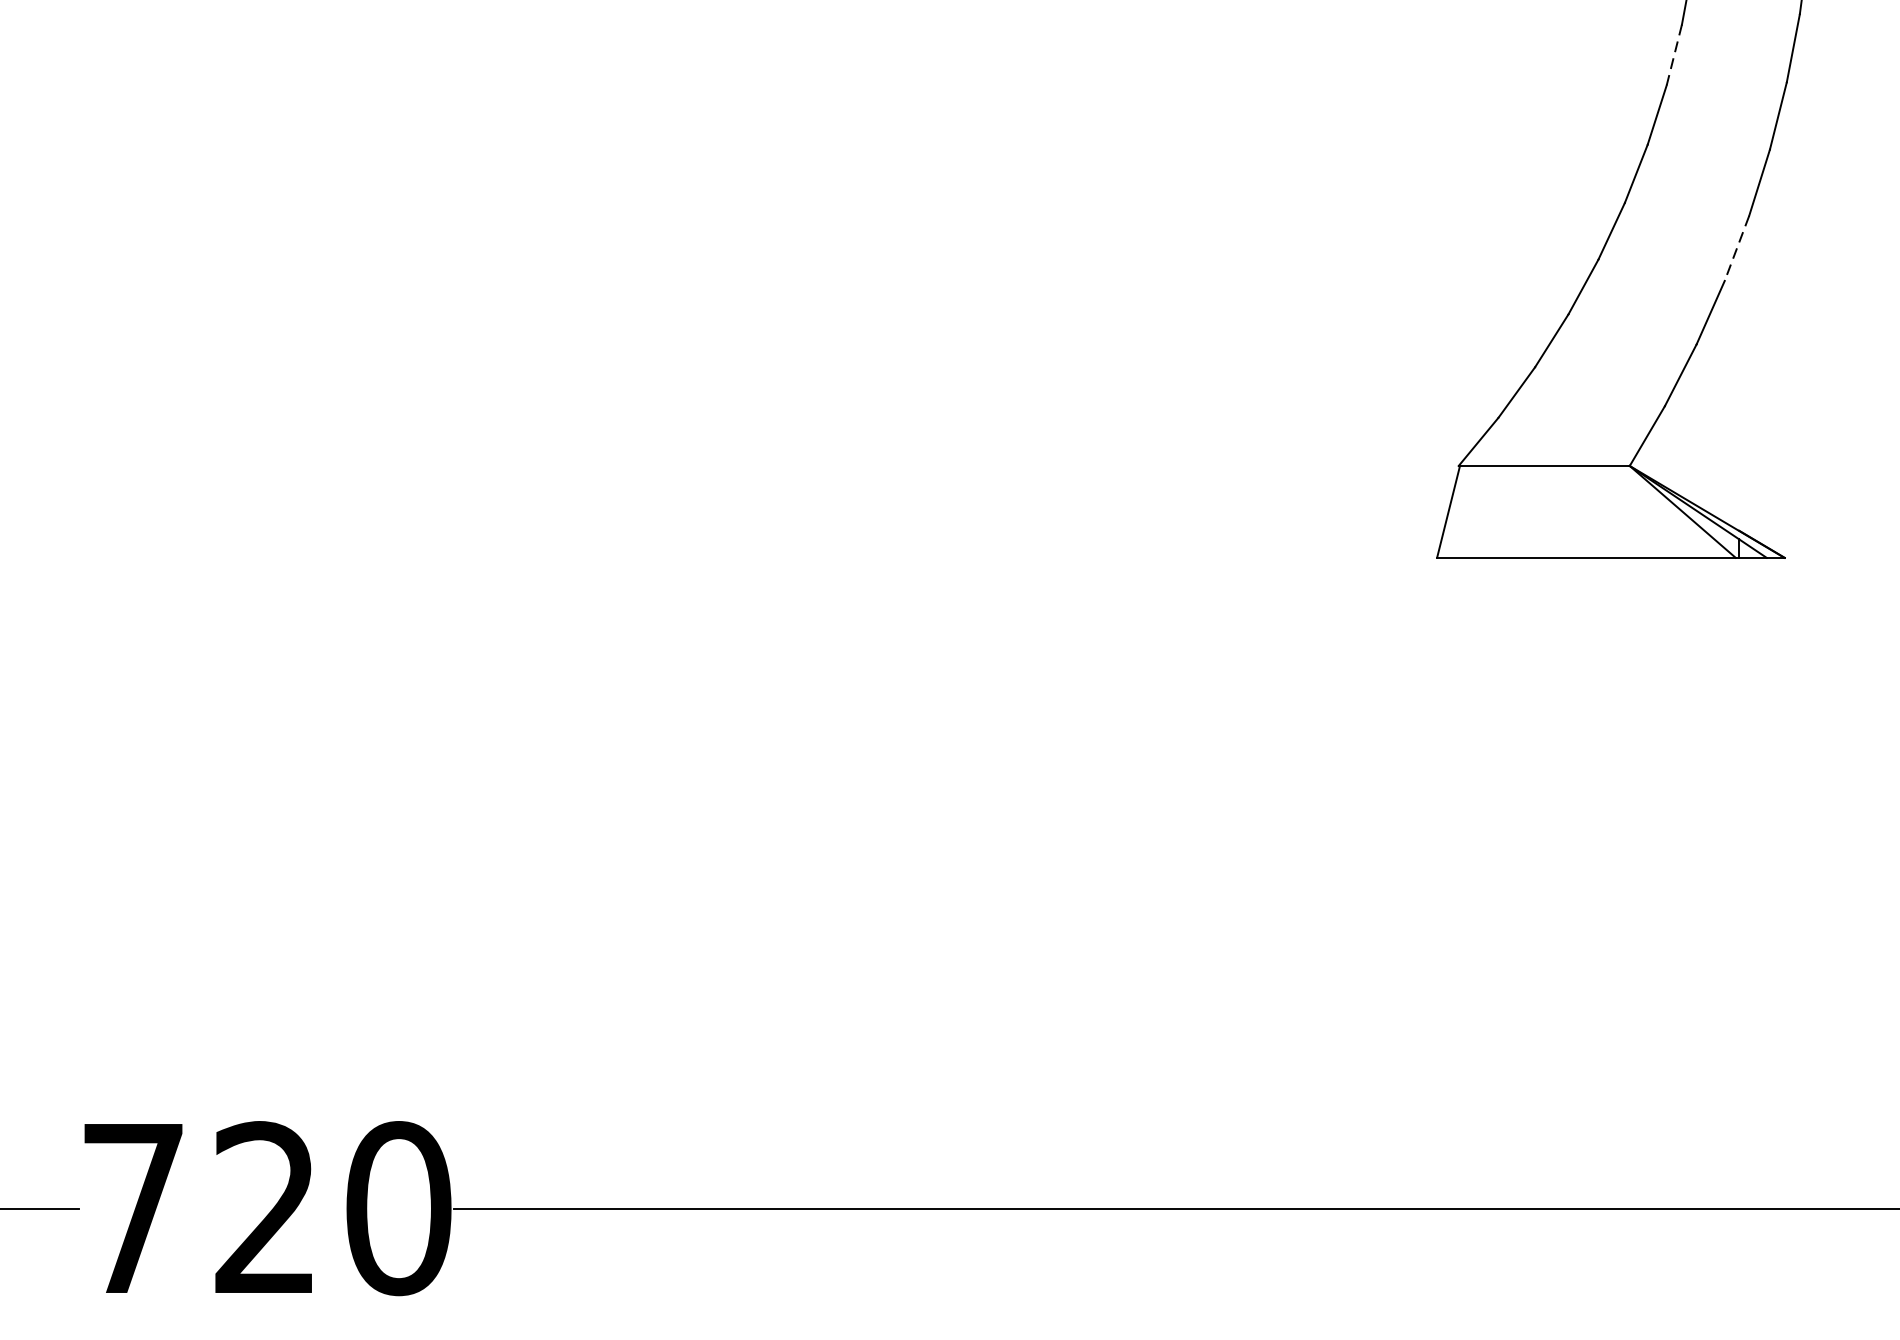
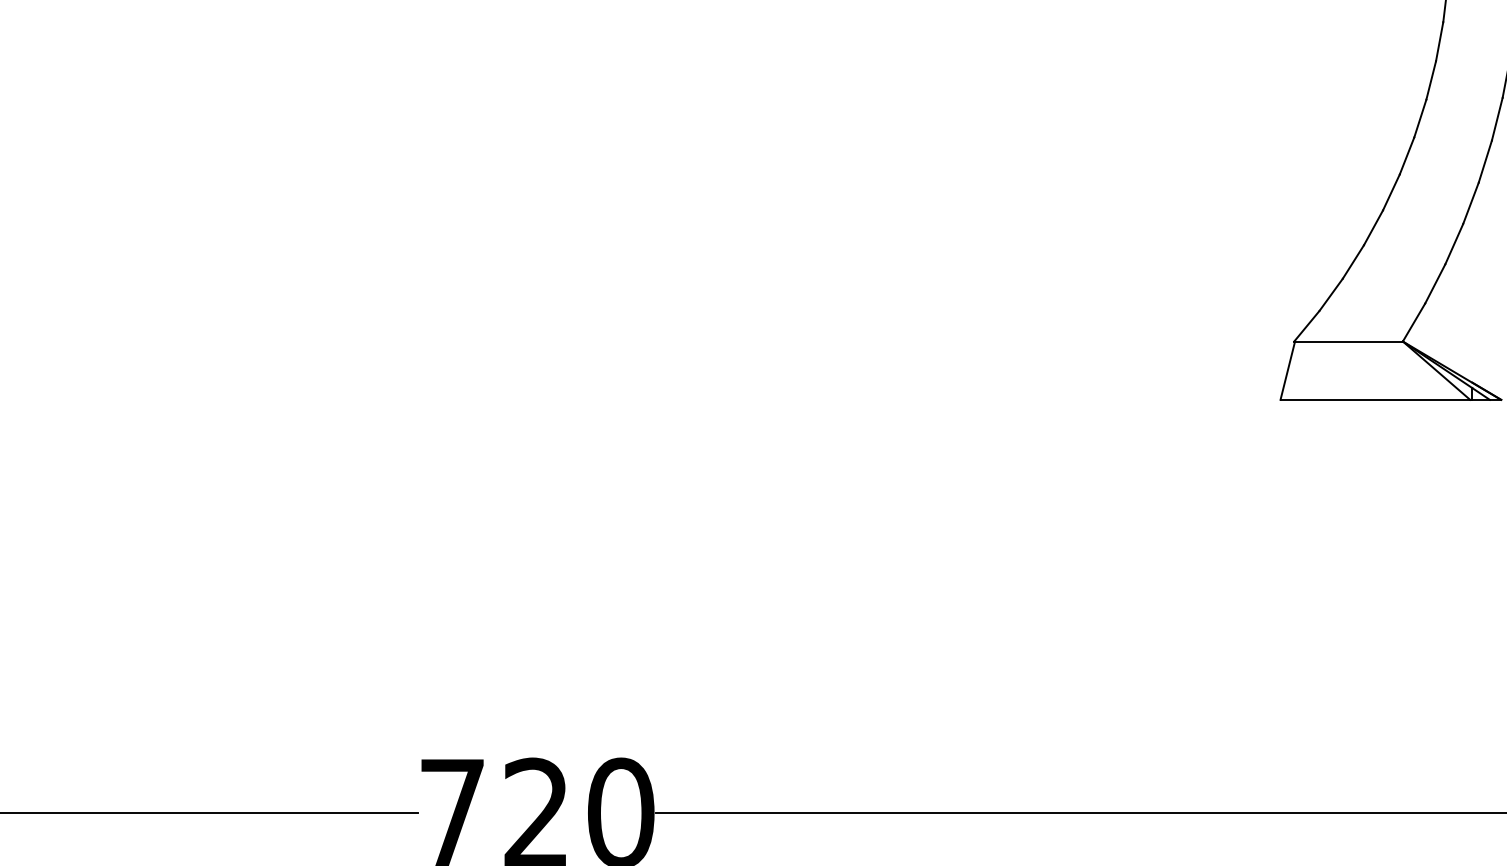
line: (1674, 55) -> (1431, 80), dashed -> solid
line: (1736, 248) -> (1470, 203), dashed -> solid

